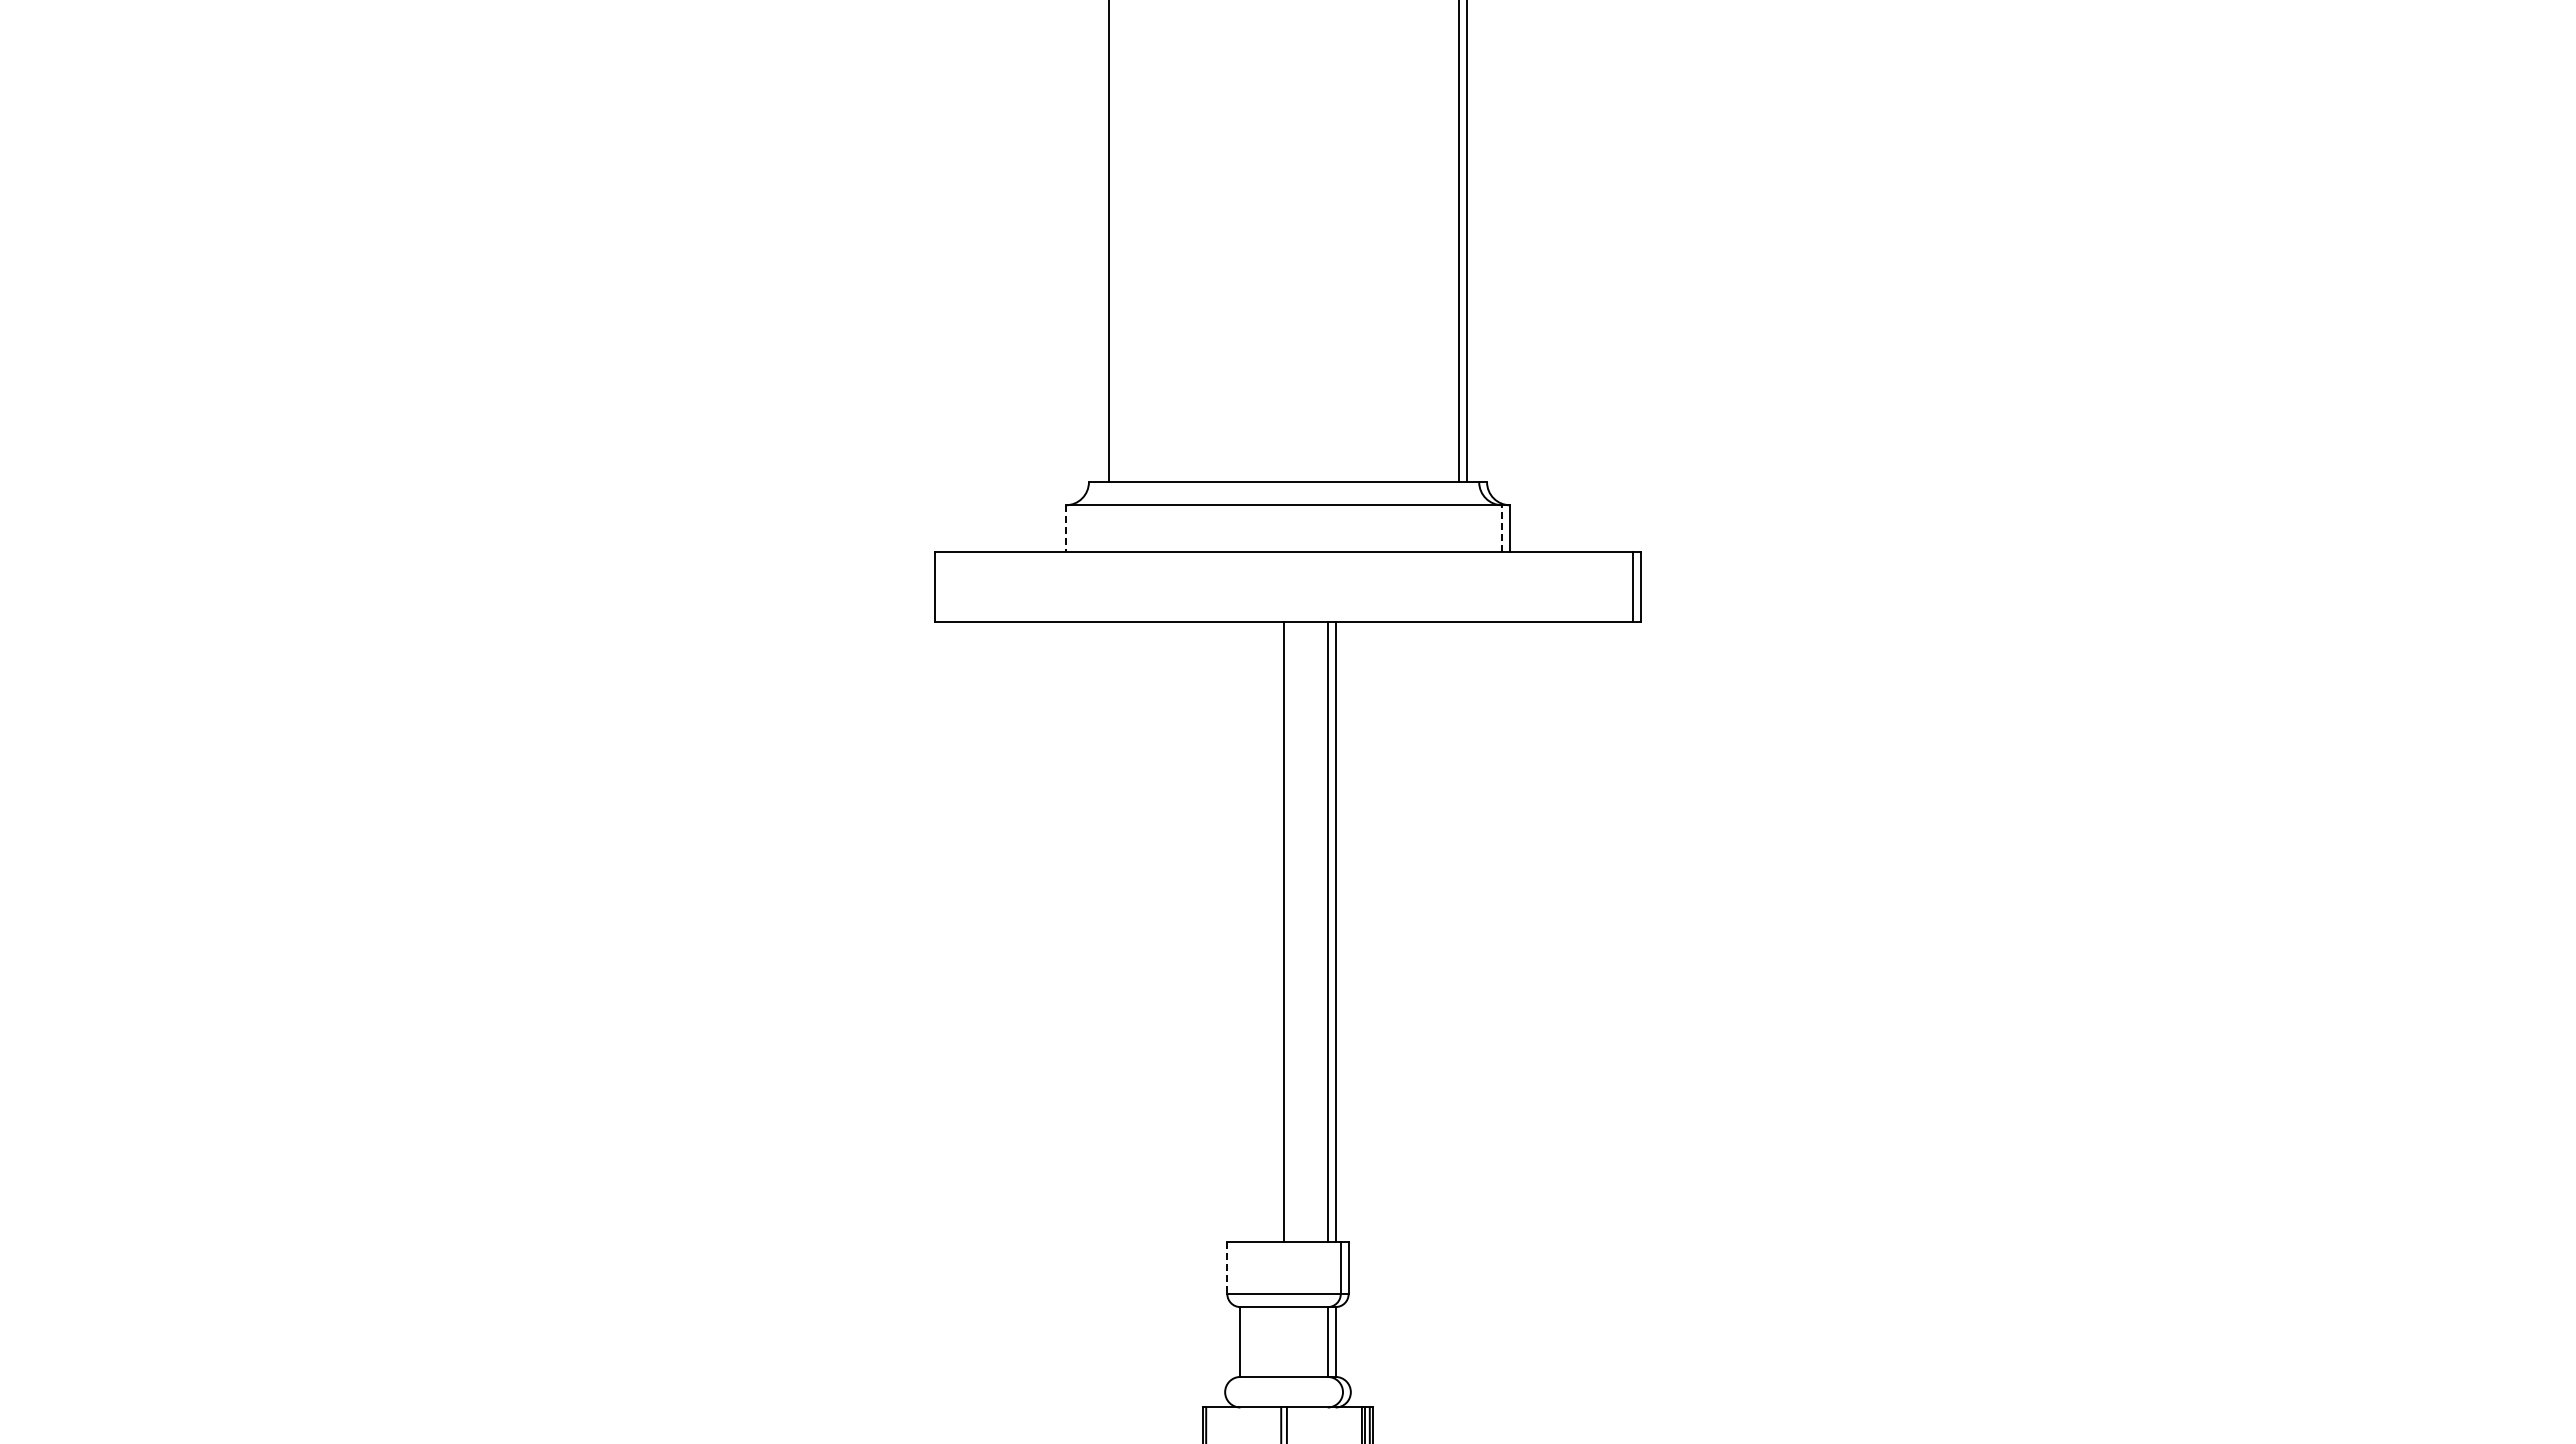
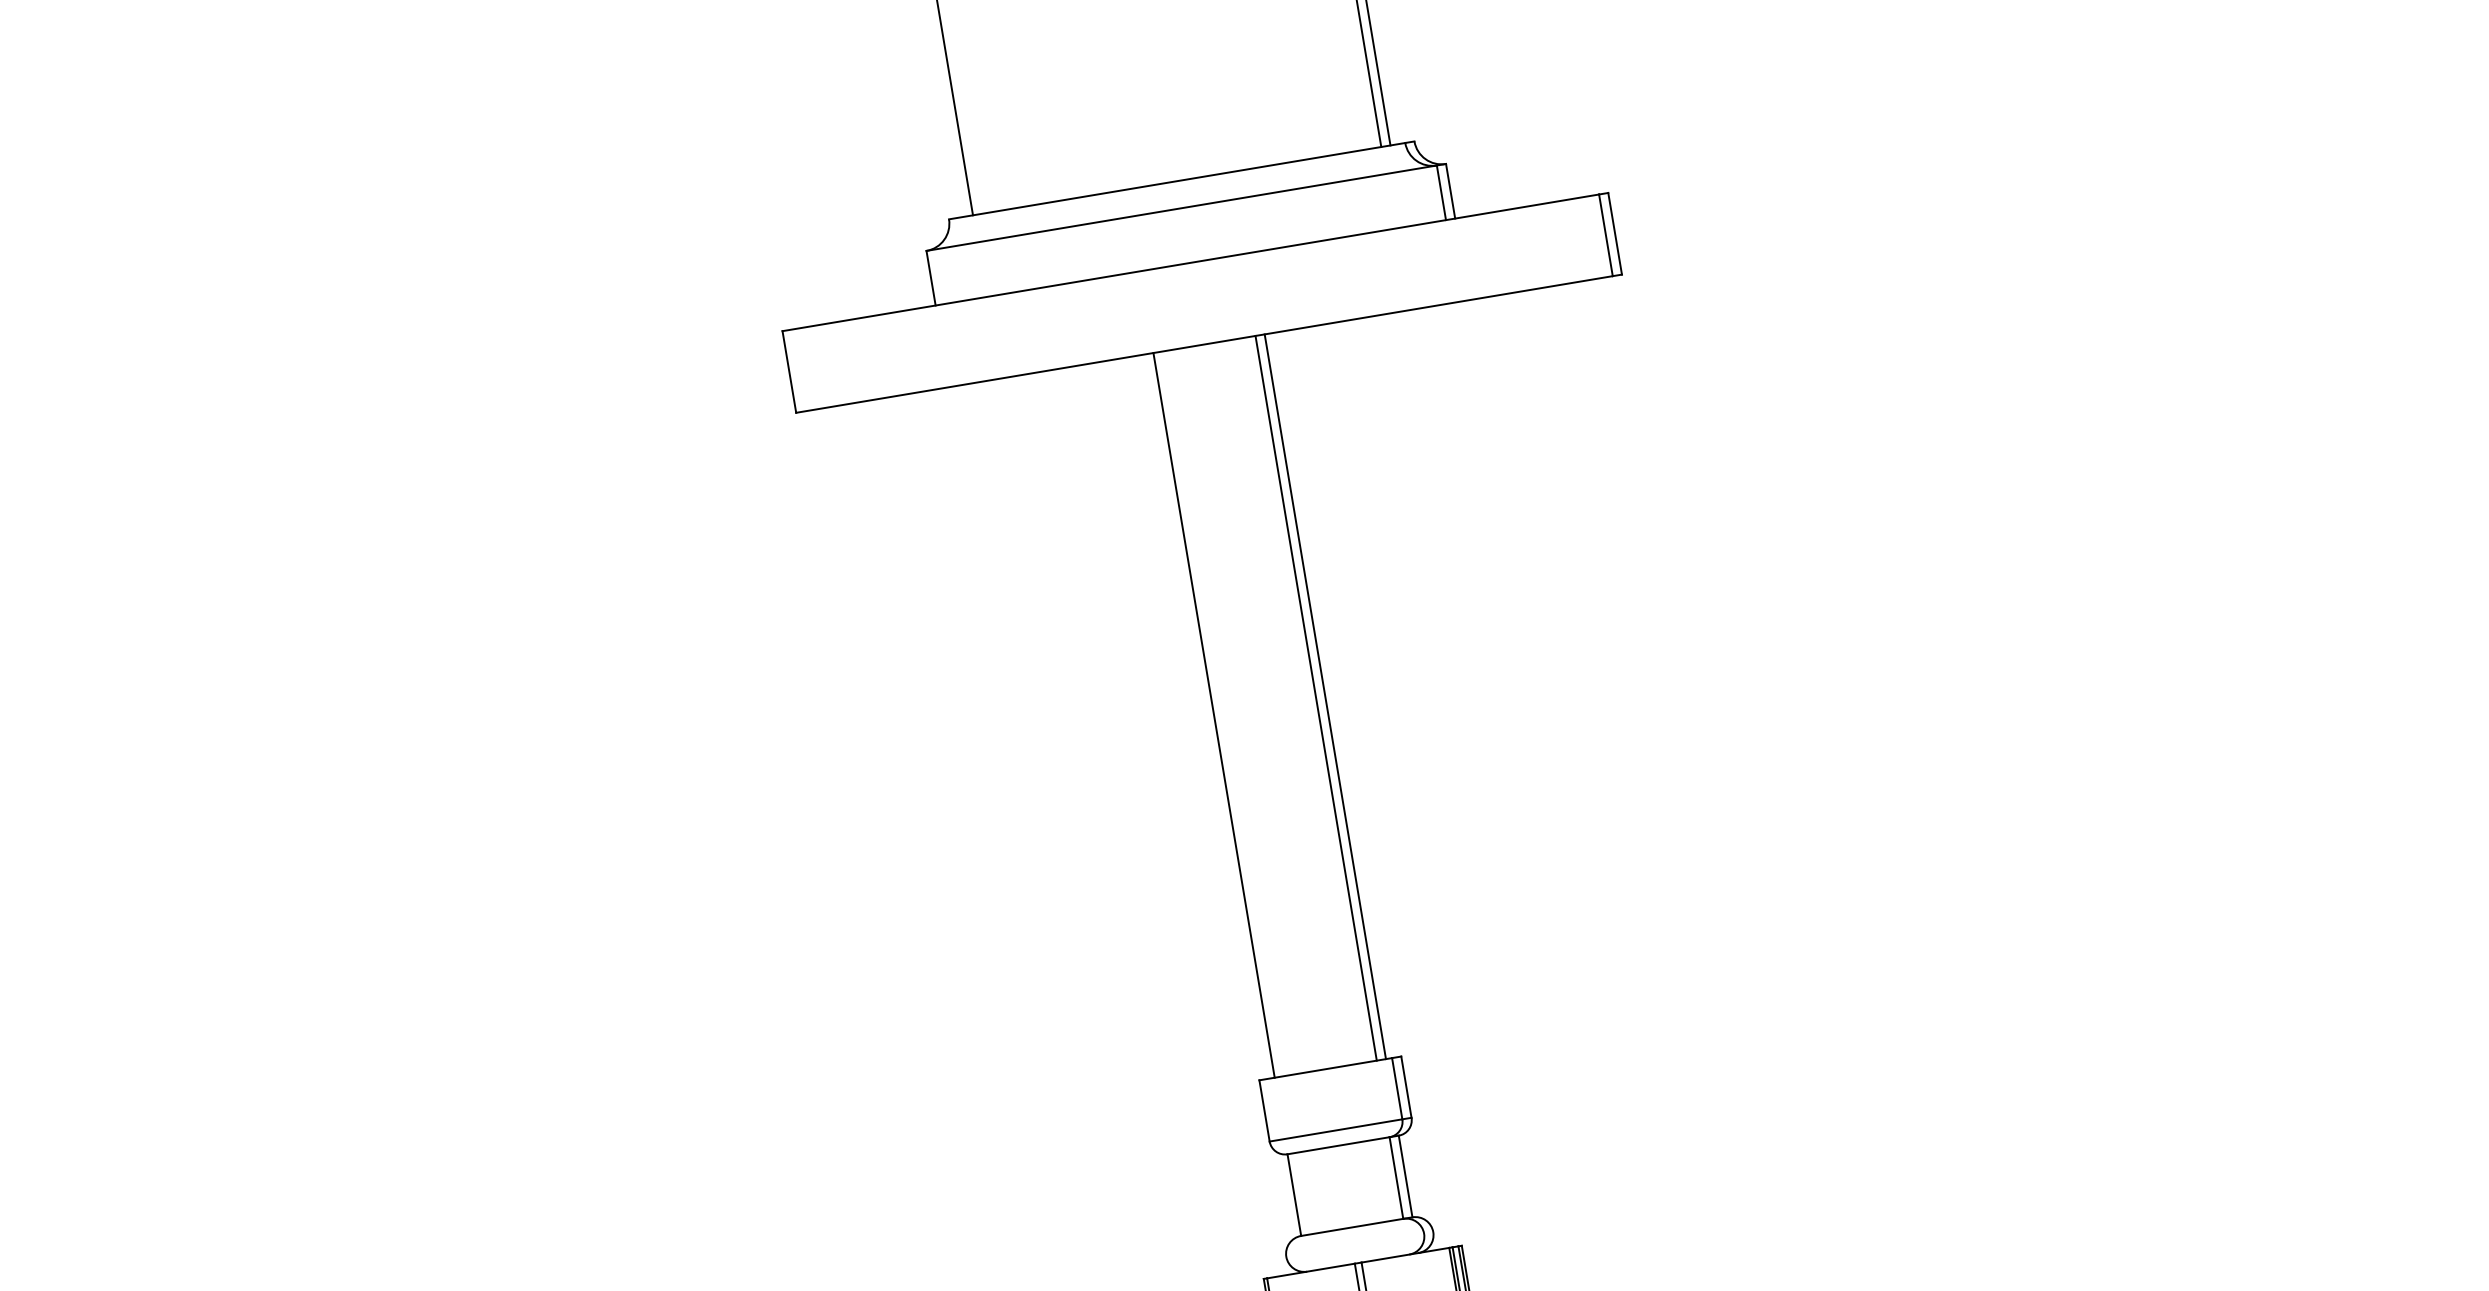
line: (1502, 528) -> (1441, 192), dashed -> solid
line: (1065, 529) -> (930, 279), dashed -> solid
line: (1284, 931) -> (1214, 715), moved
line: (1227, 1268) -> (1264, 1111), dashed -> solid

